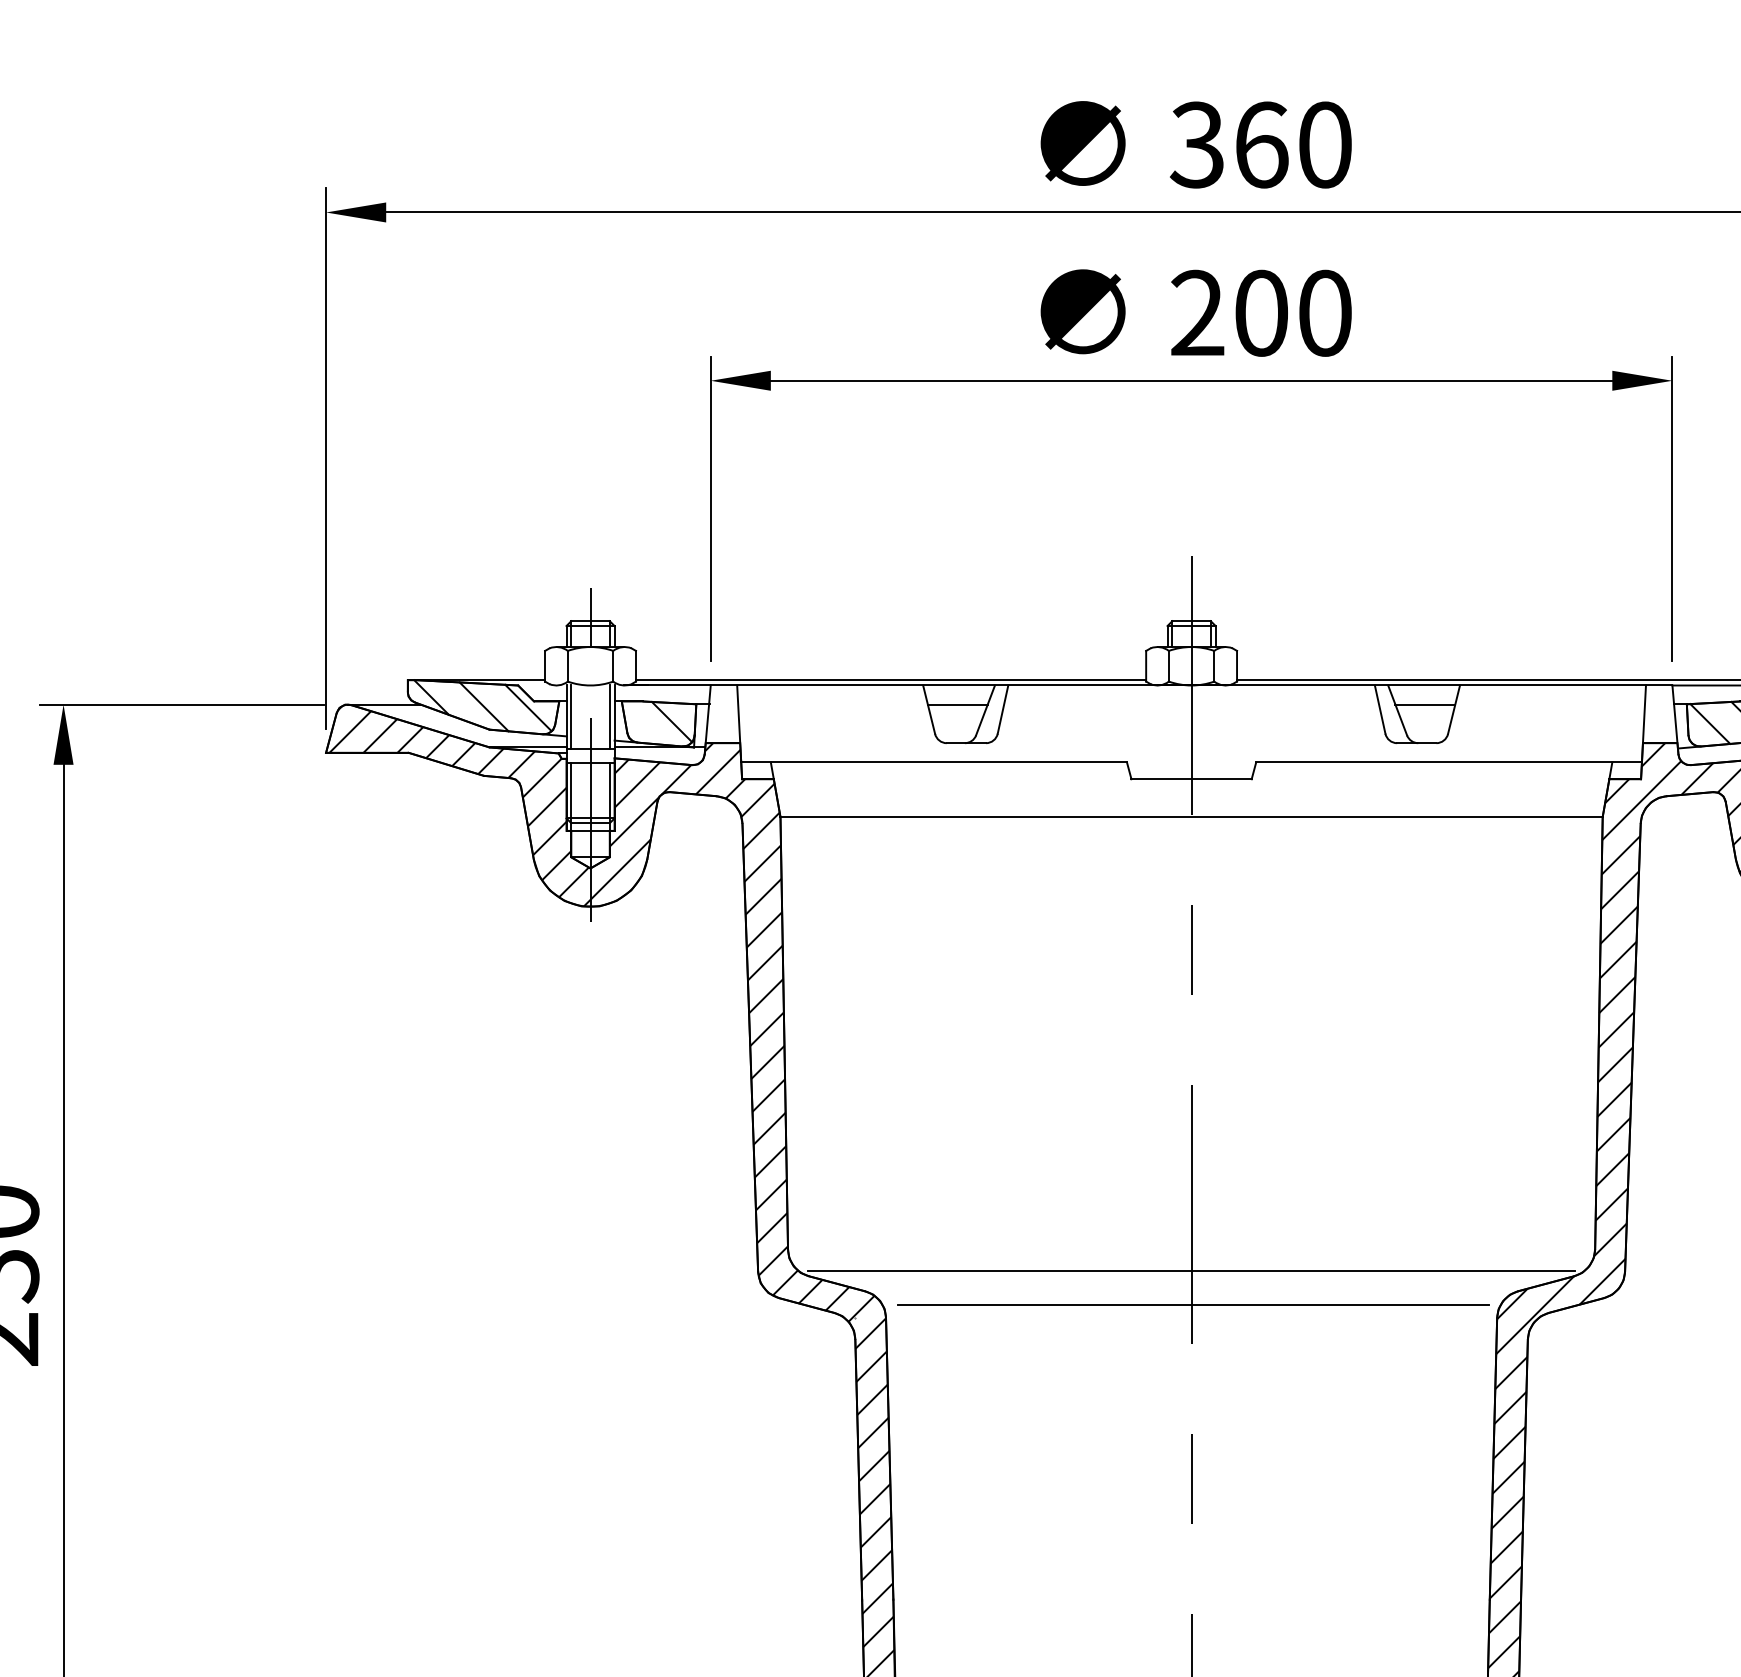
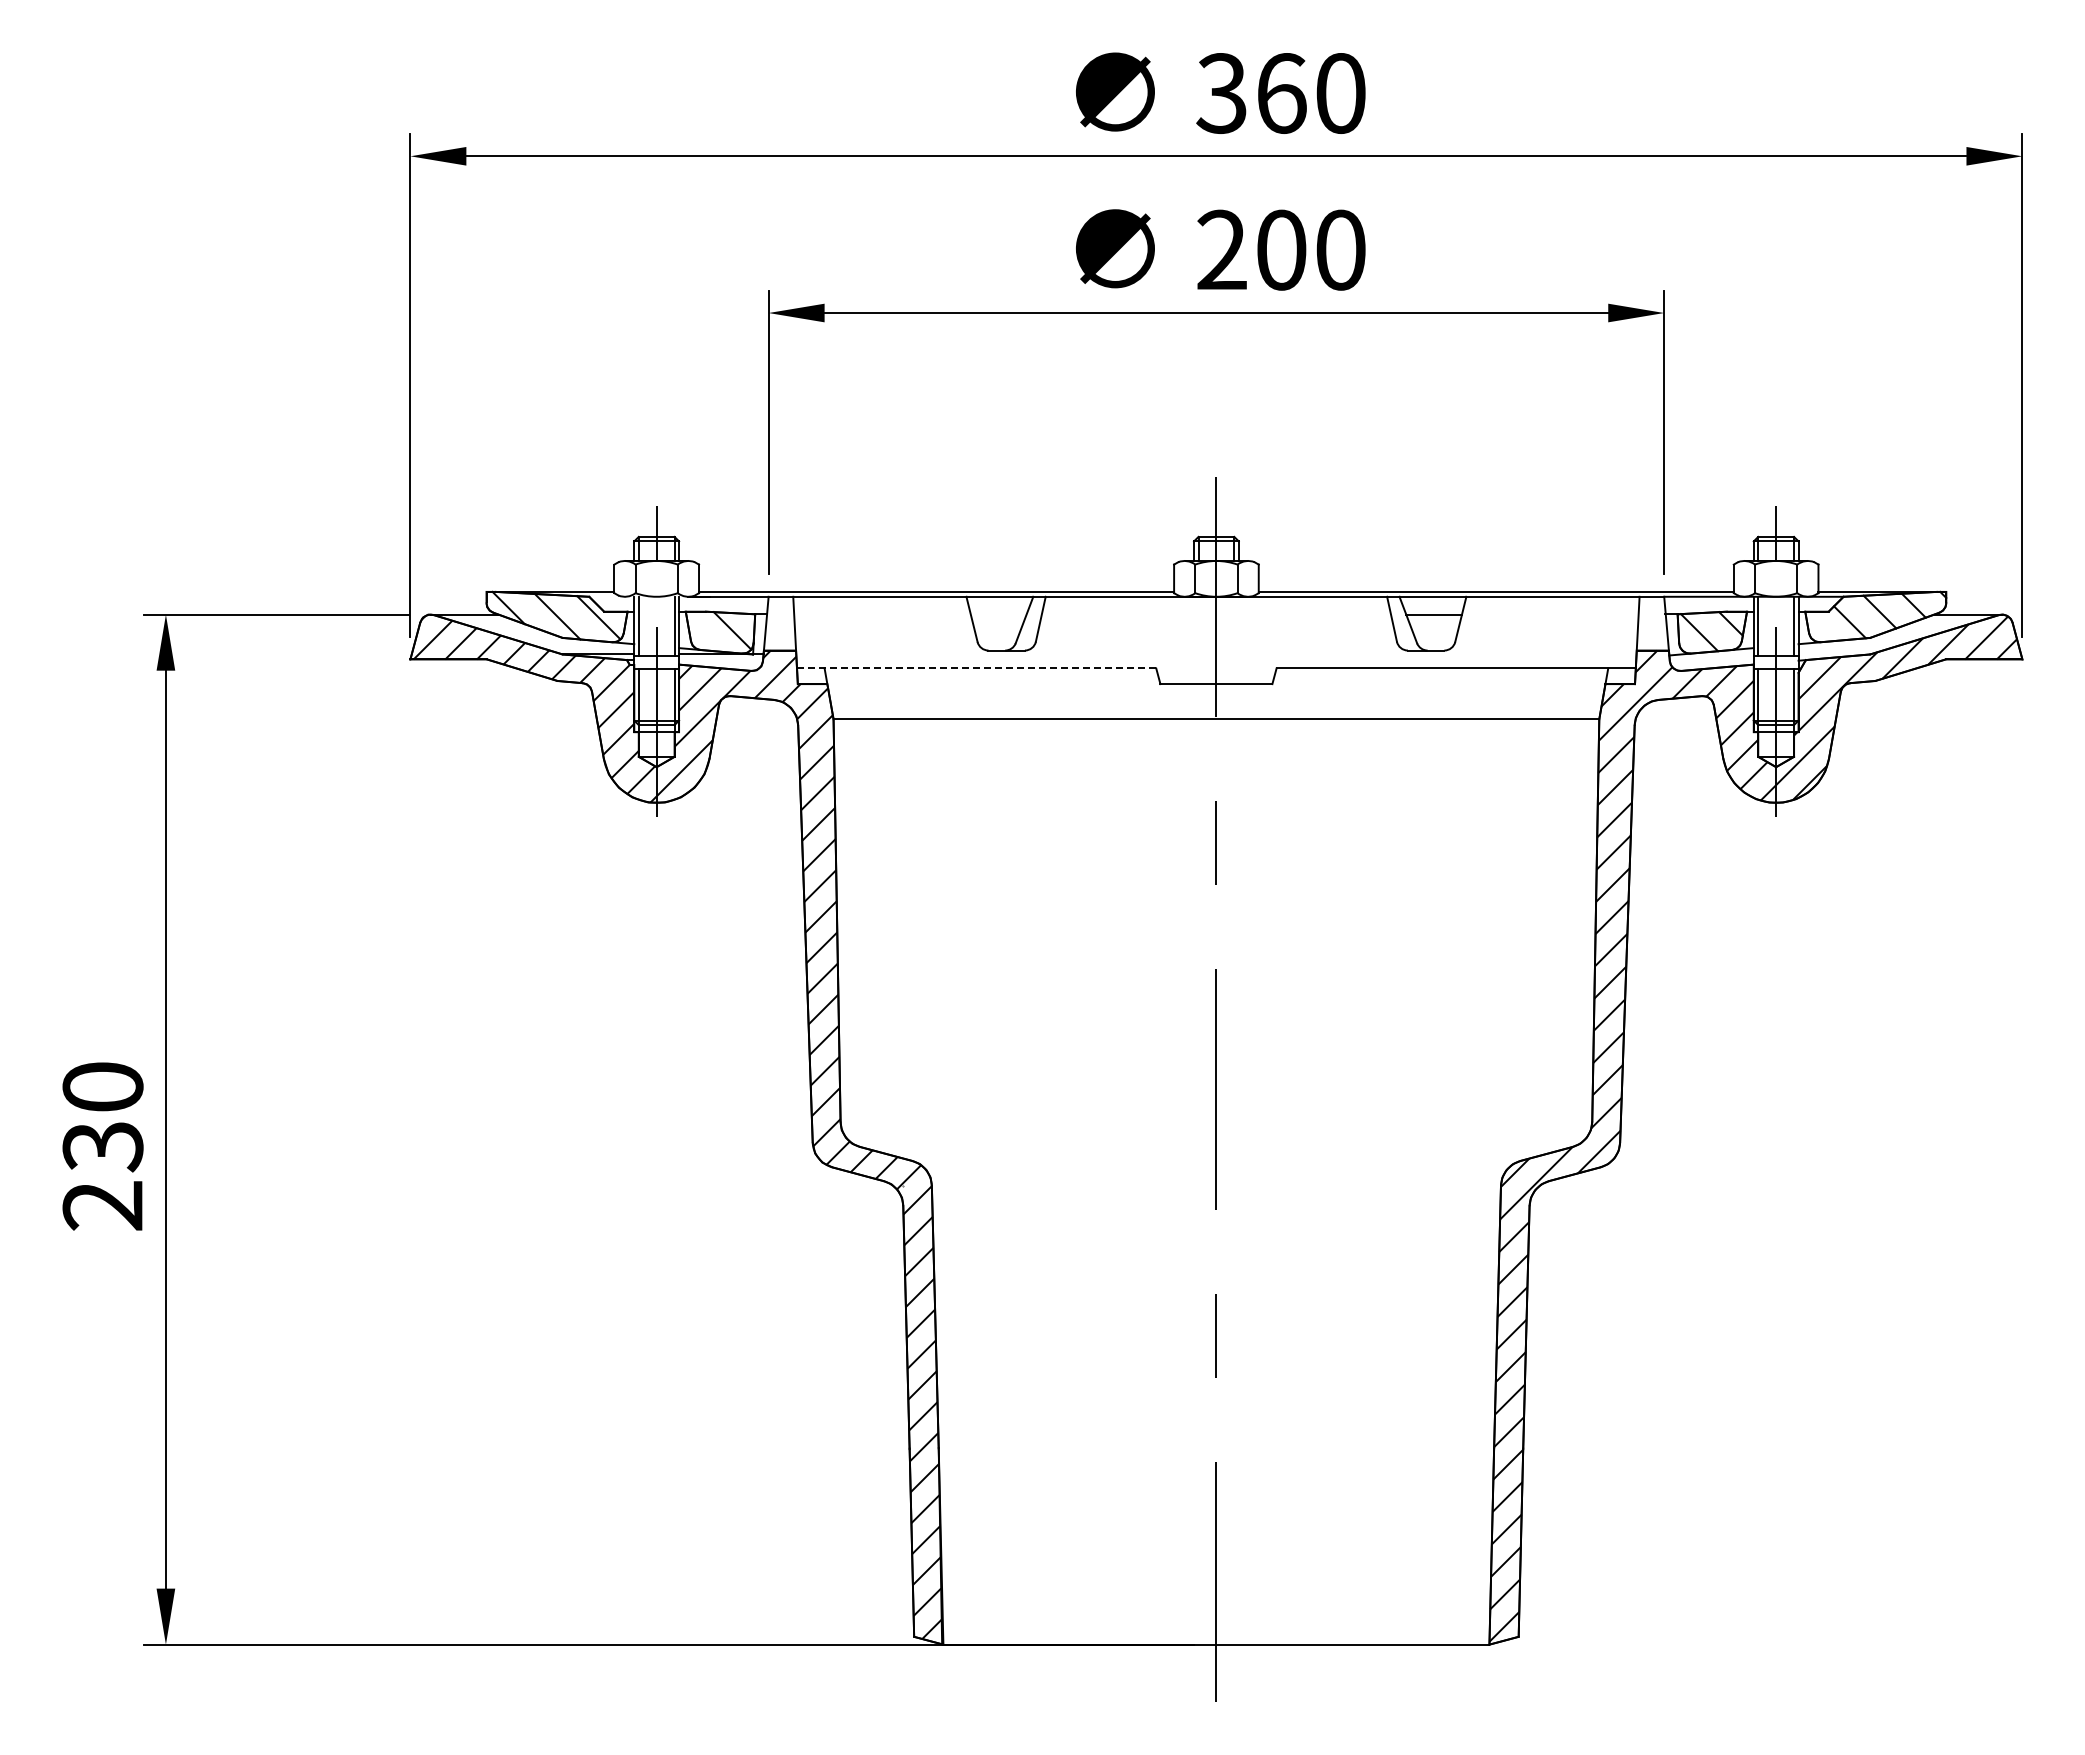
line: (957, 704) -> (998, 614), removed
line: (933, 762) -> (976, 668), solid -> dashed
line: (1191, 1270) -> (1216, 1141), removed
line: (1193, 1304) -> (1218, 1173), removed

